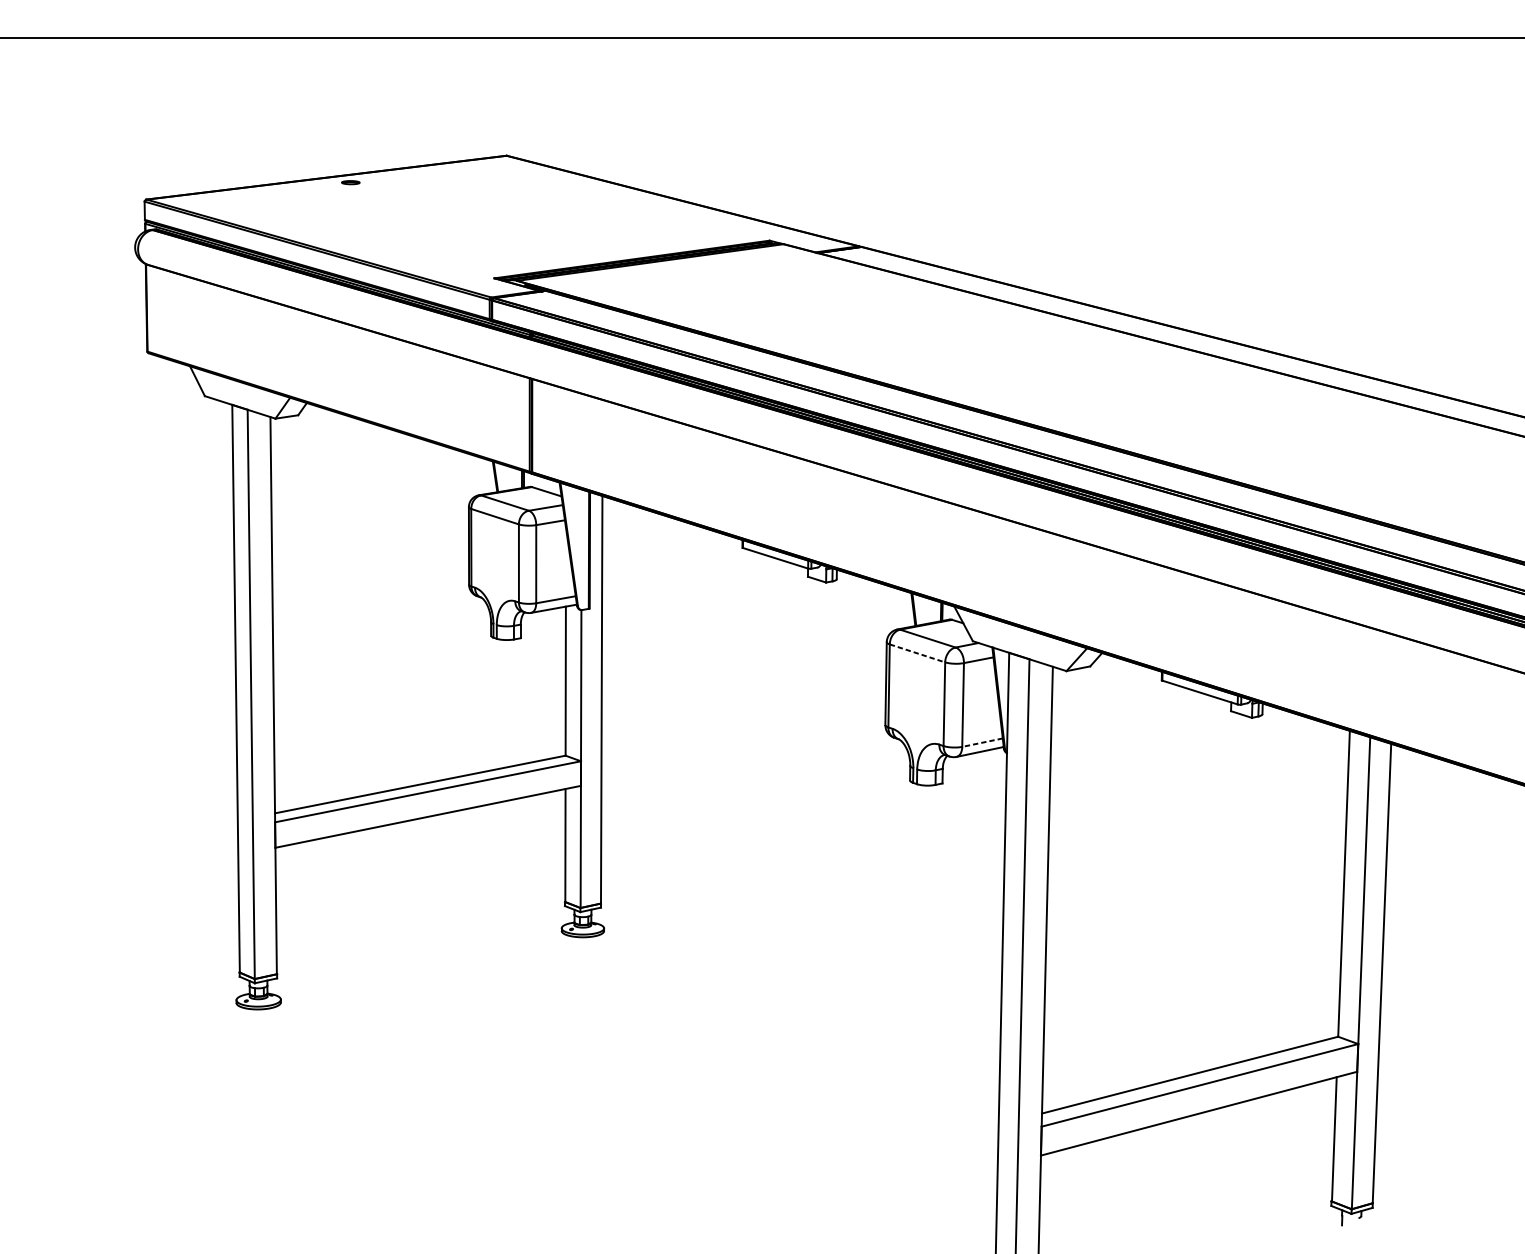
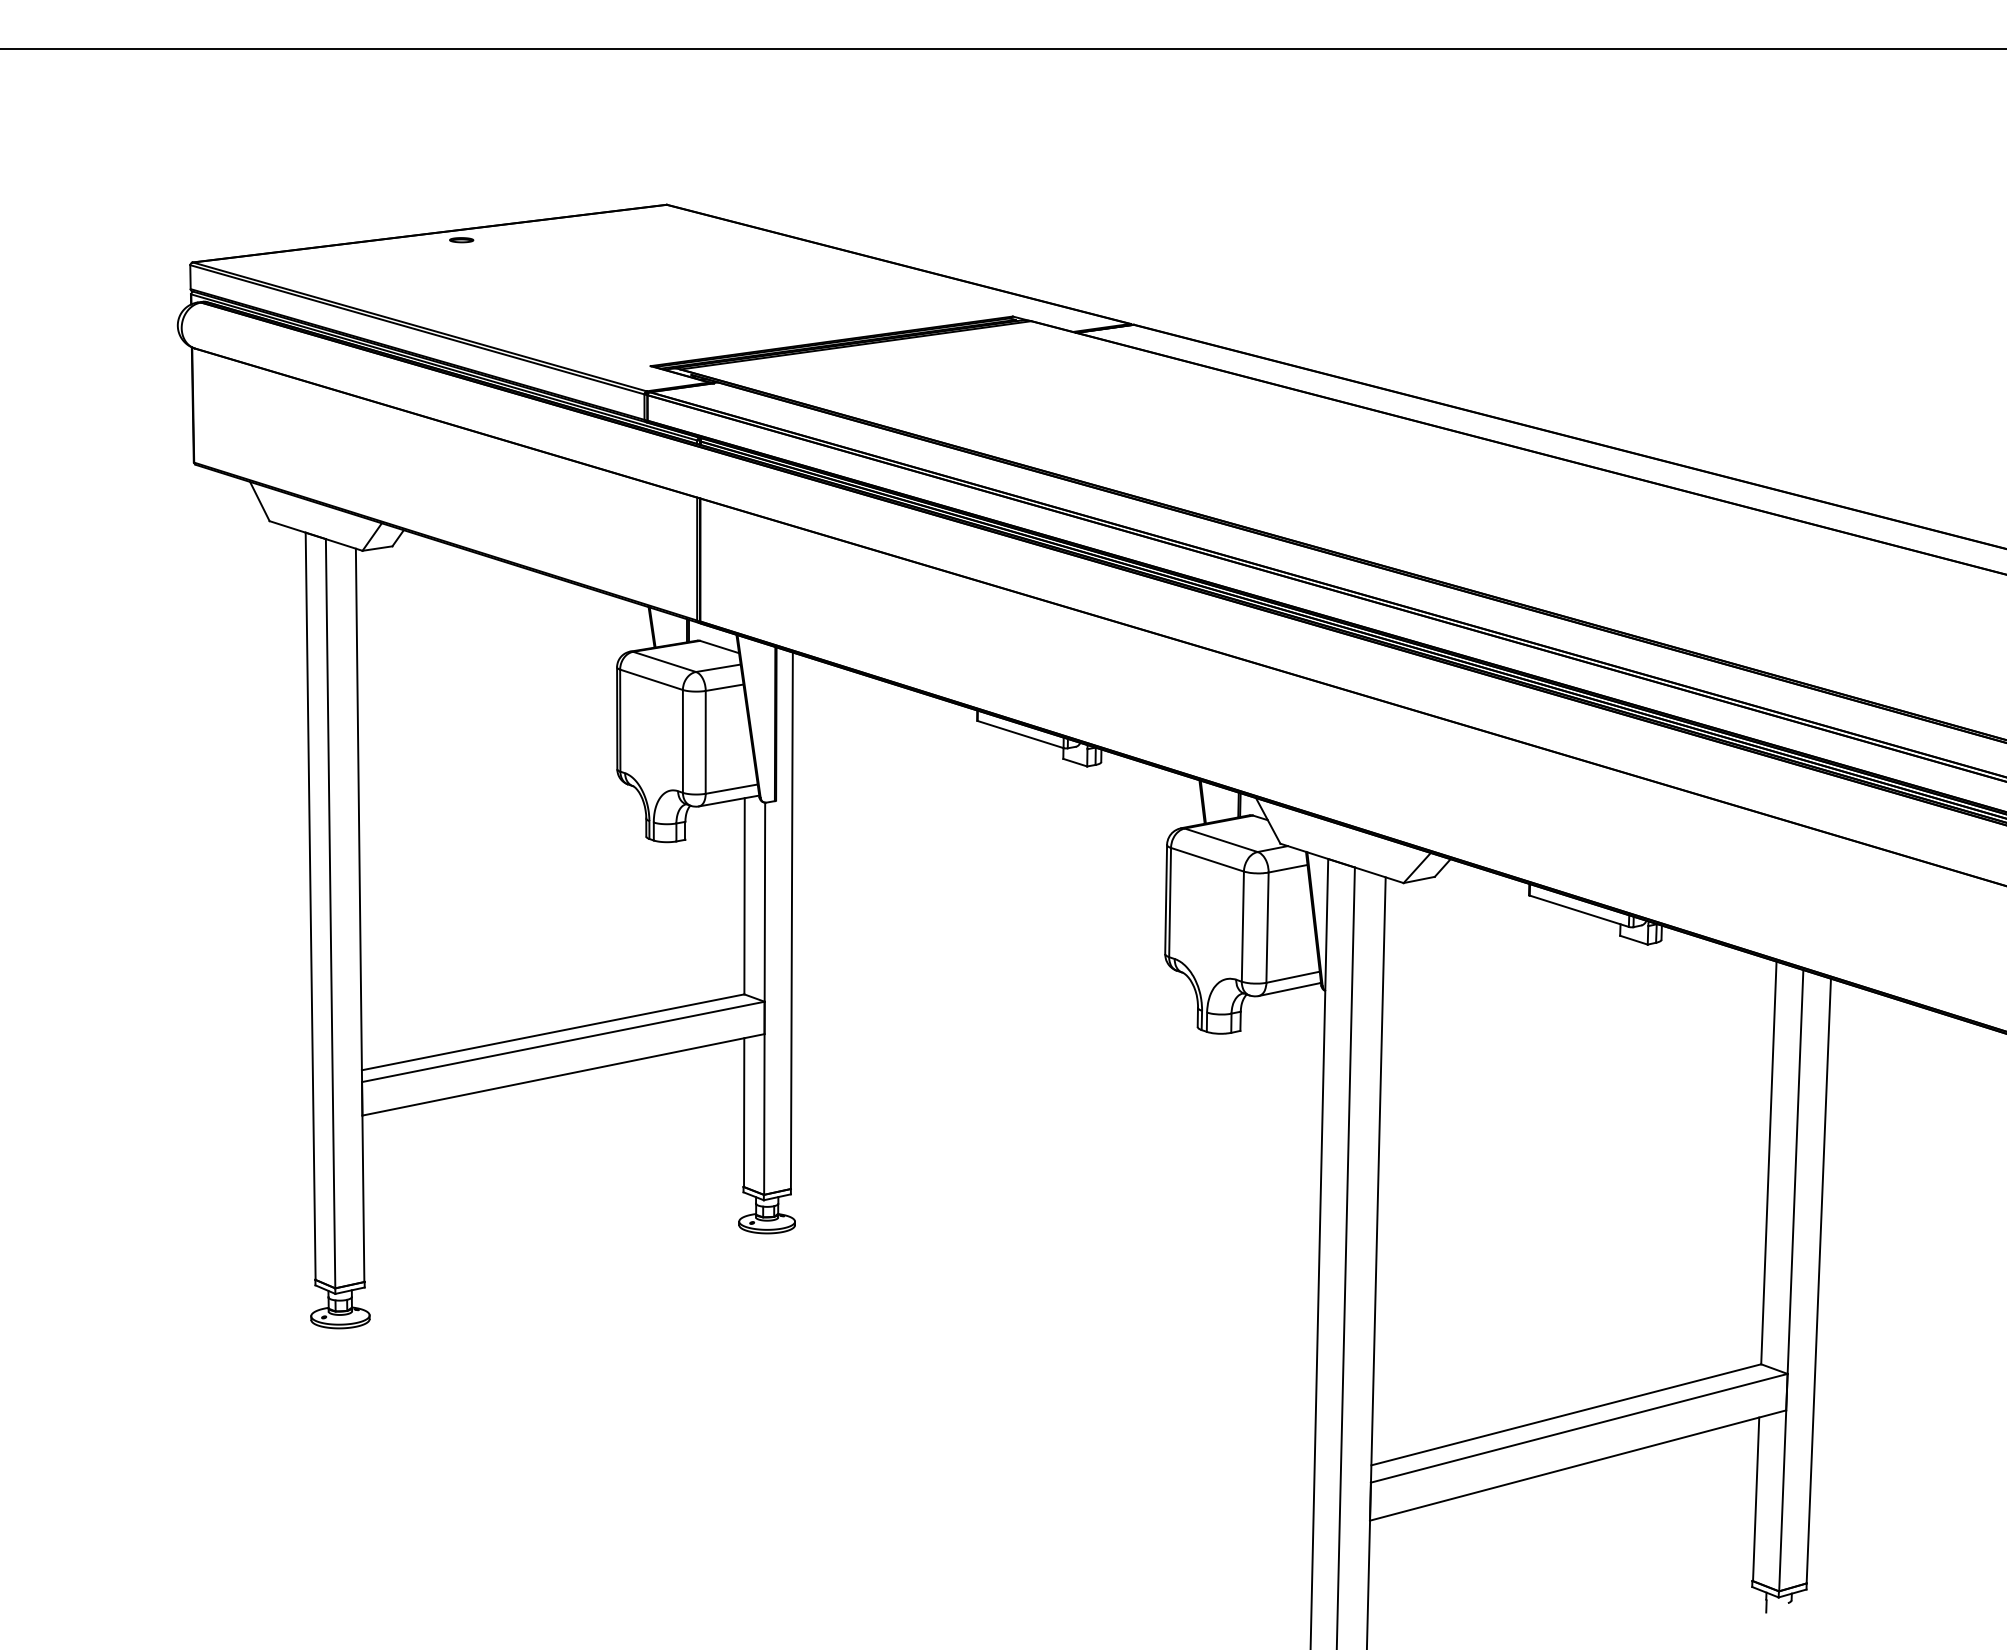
line: (917, 653) -> (1207, 859), dashed -> solid
line: (982, 742) -> (1292, 977), dashed -> solid

